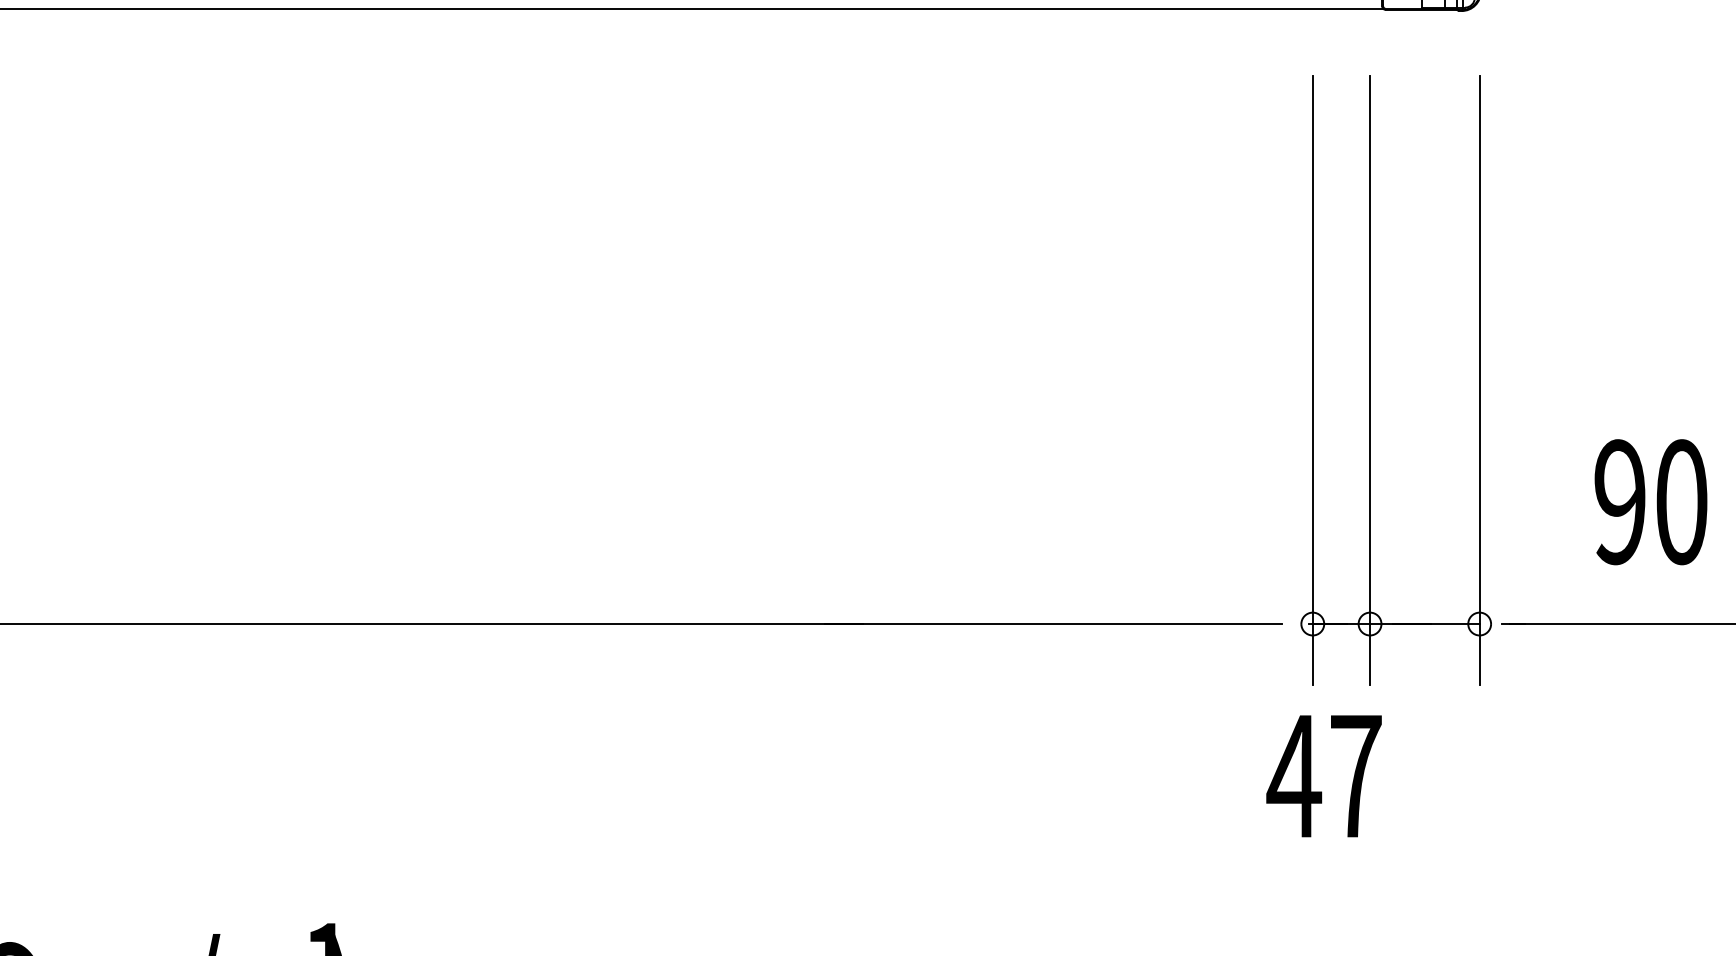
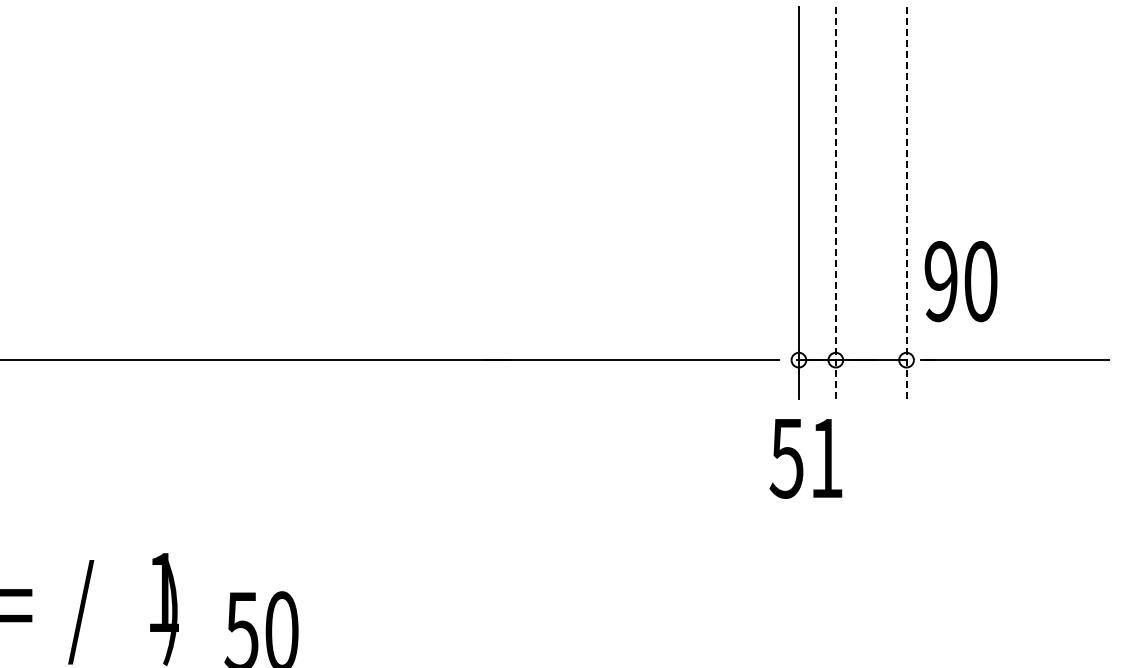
line: (1369, 381) -> (835, 203), solid -> dashed
line: (1479, 381) -> (906, 203), solid -> dashed
text: (1650, 502) -> (960, 281), moved
text: (1324, 776) -> (806, 458), 47 -> 51

